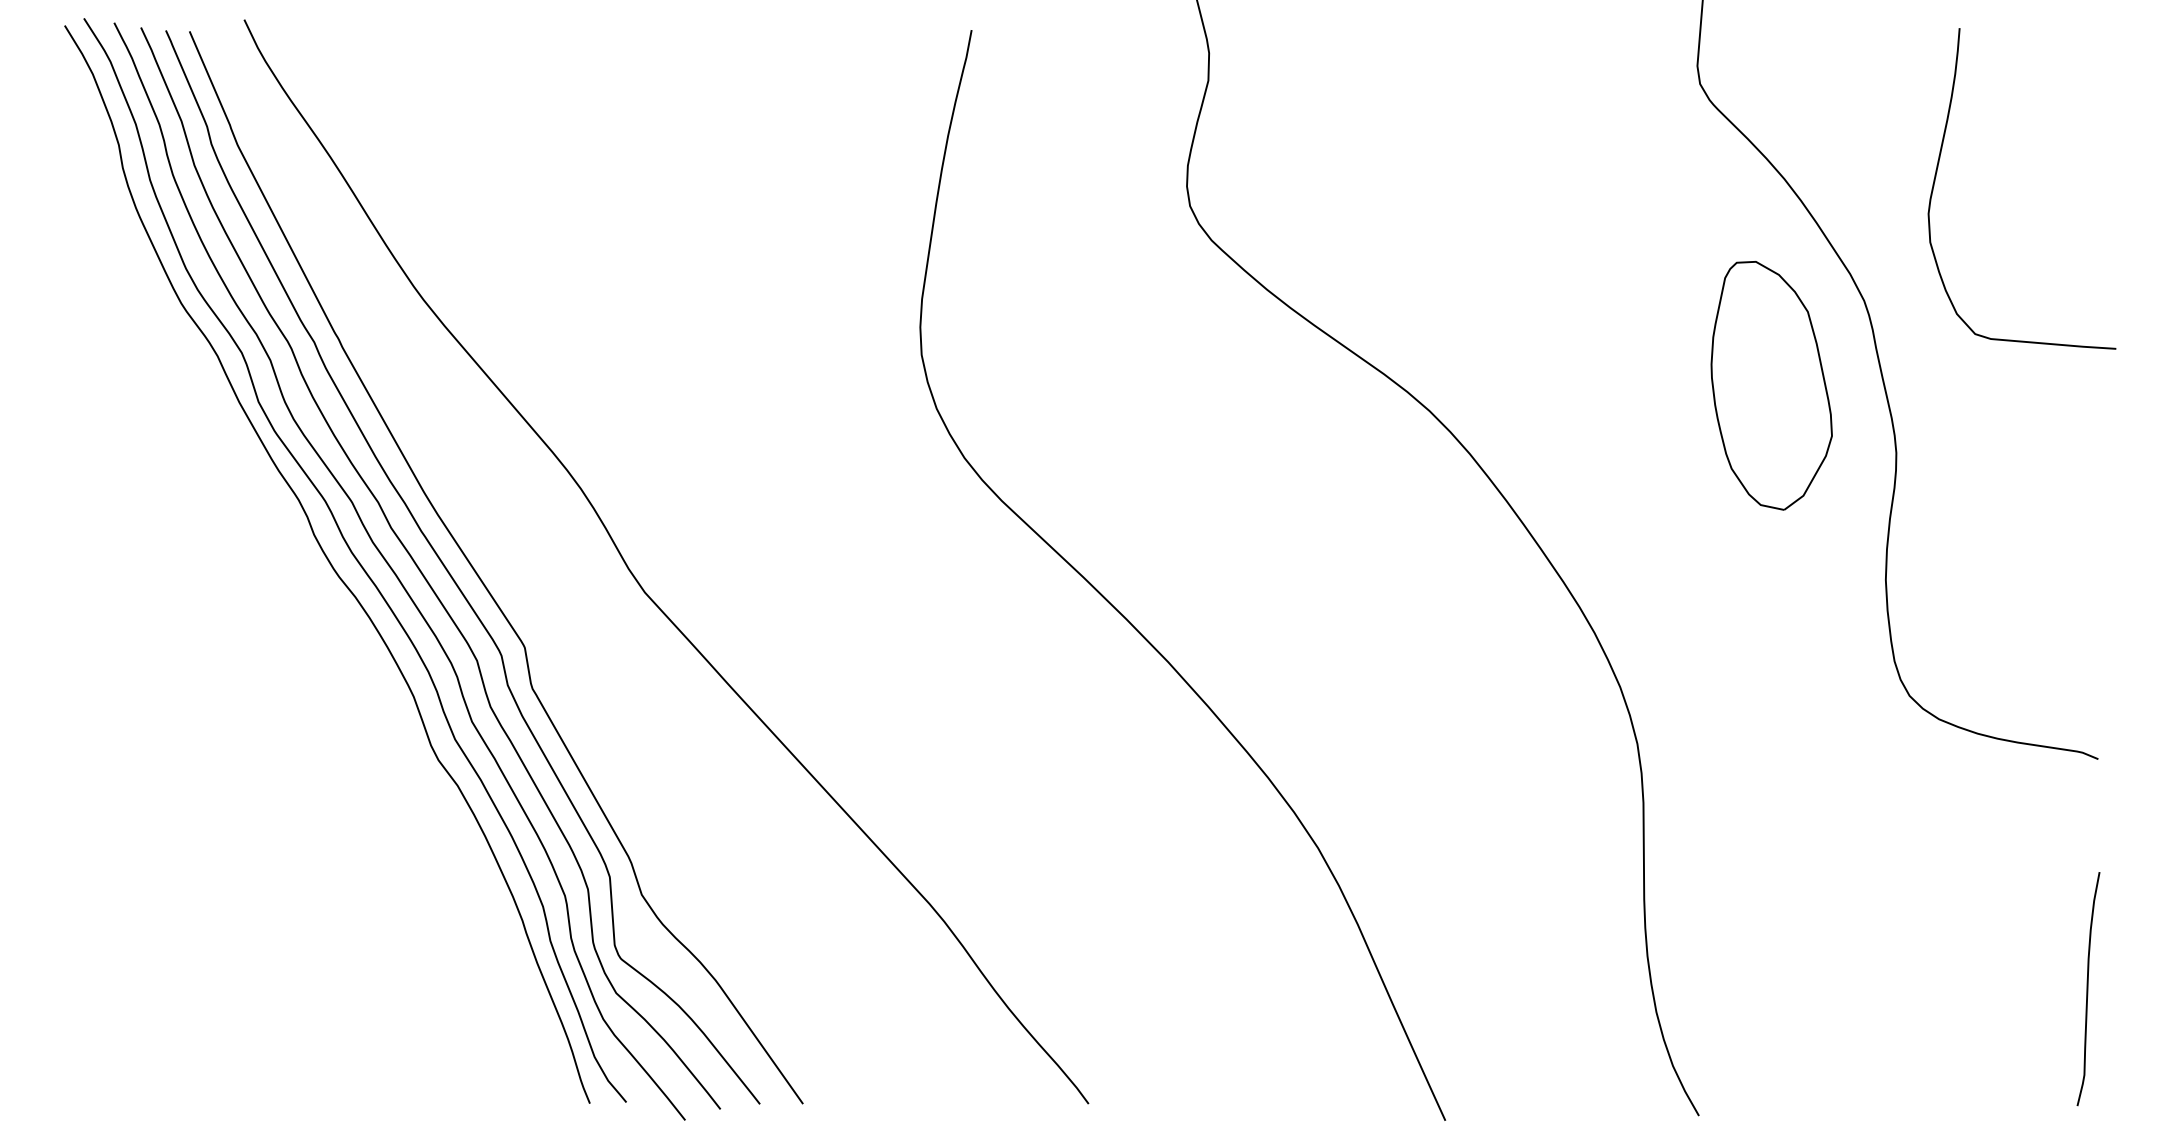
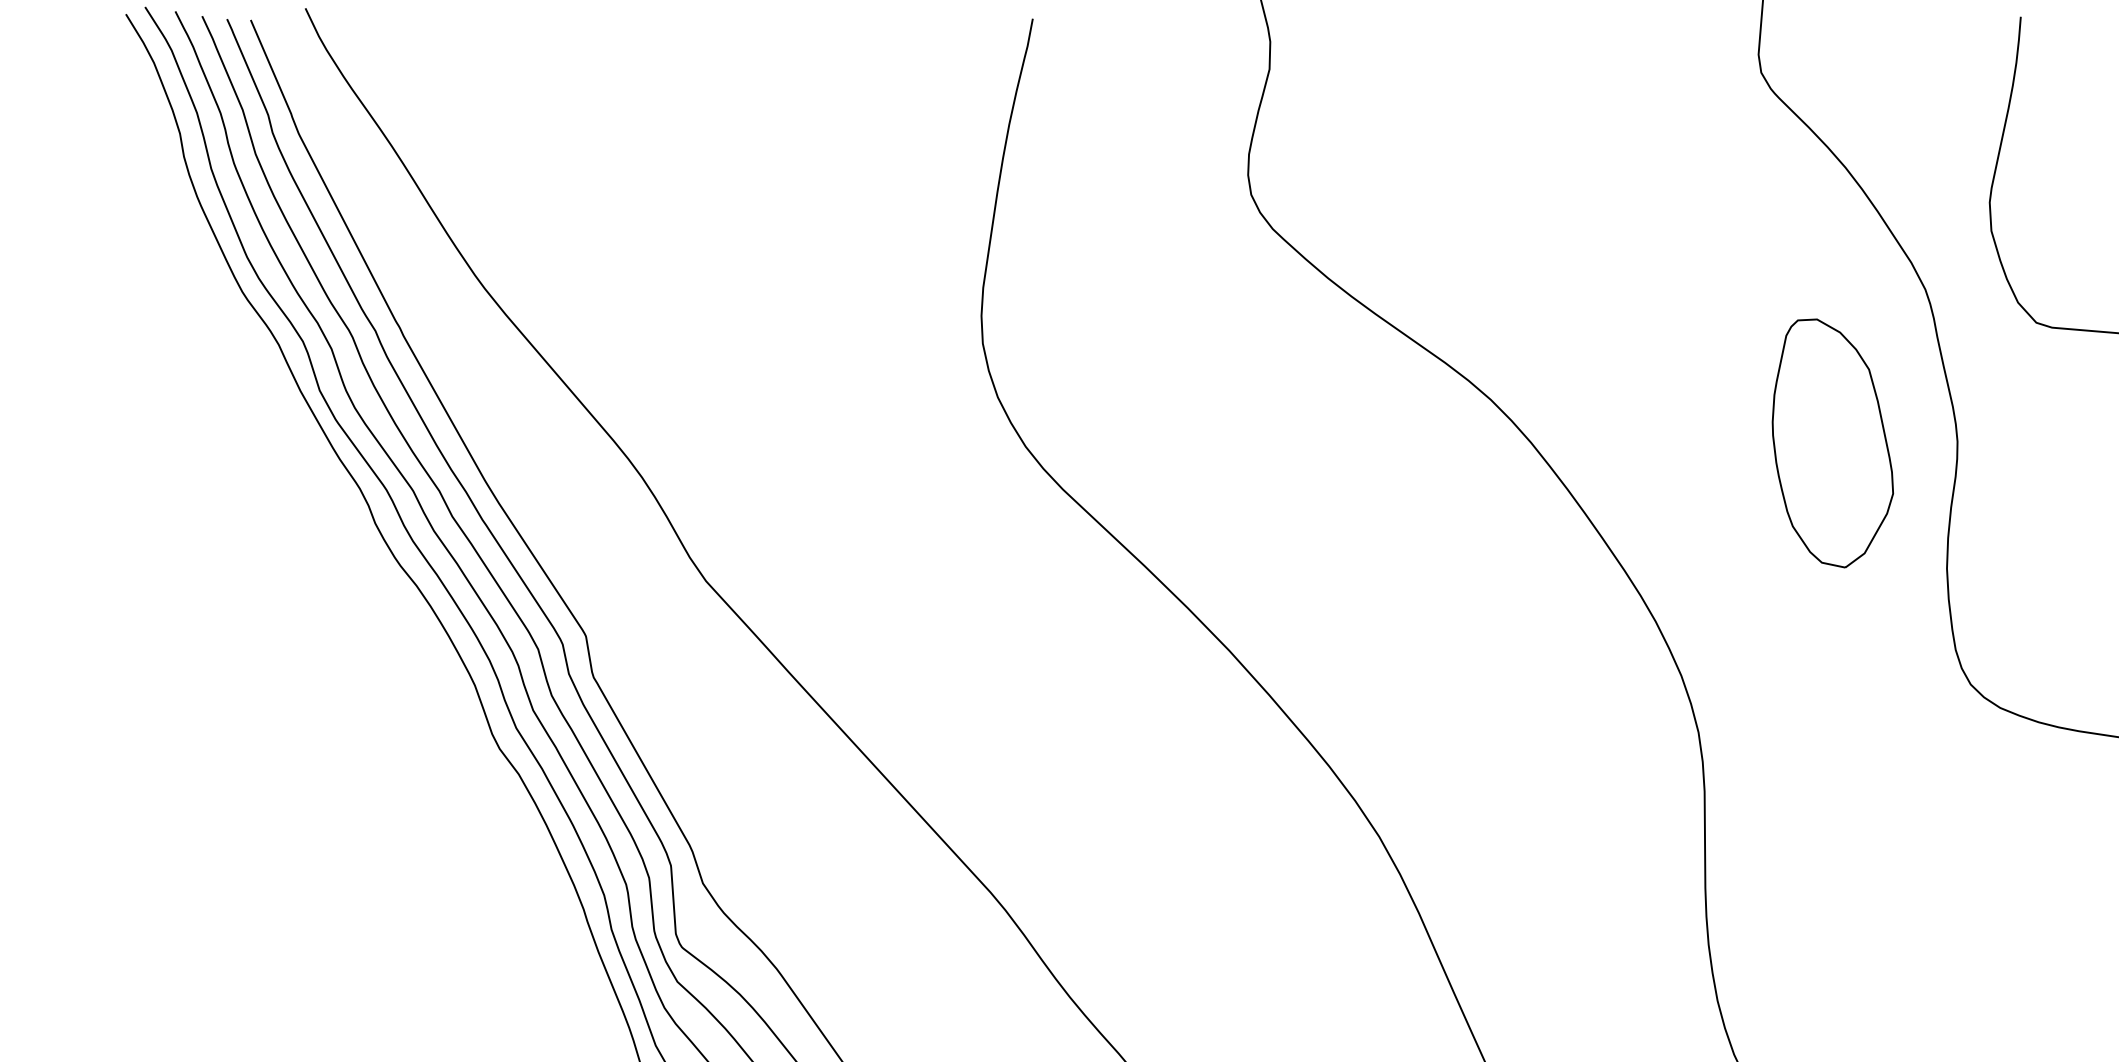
part: (1771, 385) -> (1832, 443), moved

